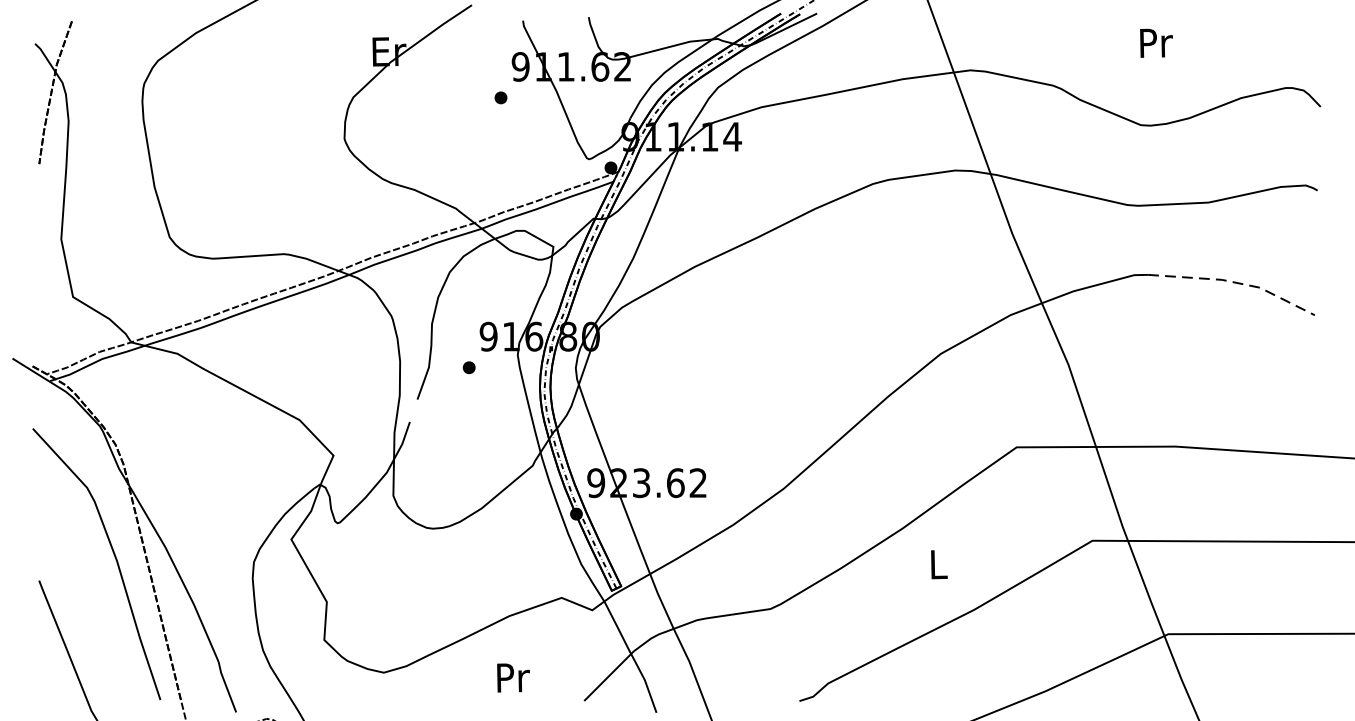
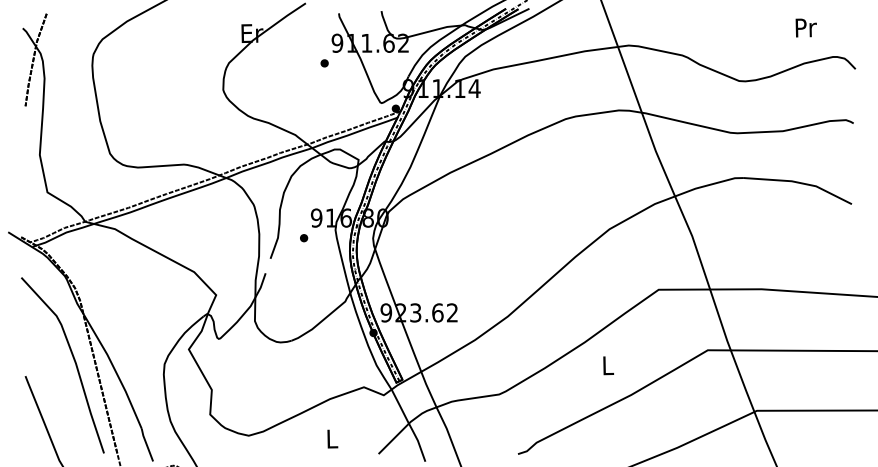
text: (1155, 42) -> (805, 27), moved
line: (1234, 281) -> (799, 182), dashed -> solid
text: (513, 676) -> (332, 438), Pr -> L

